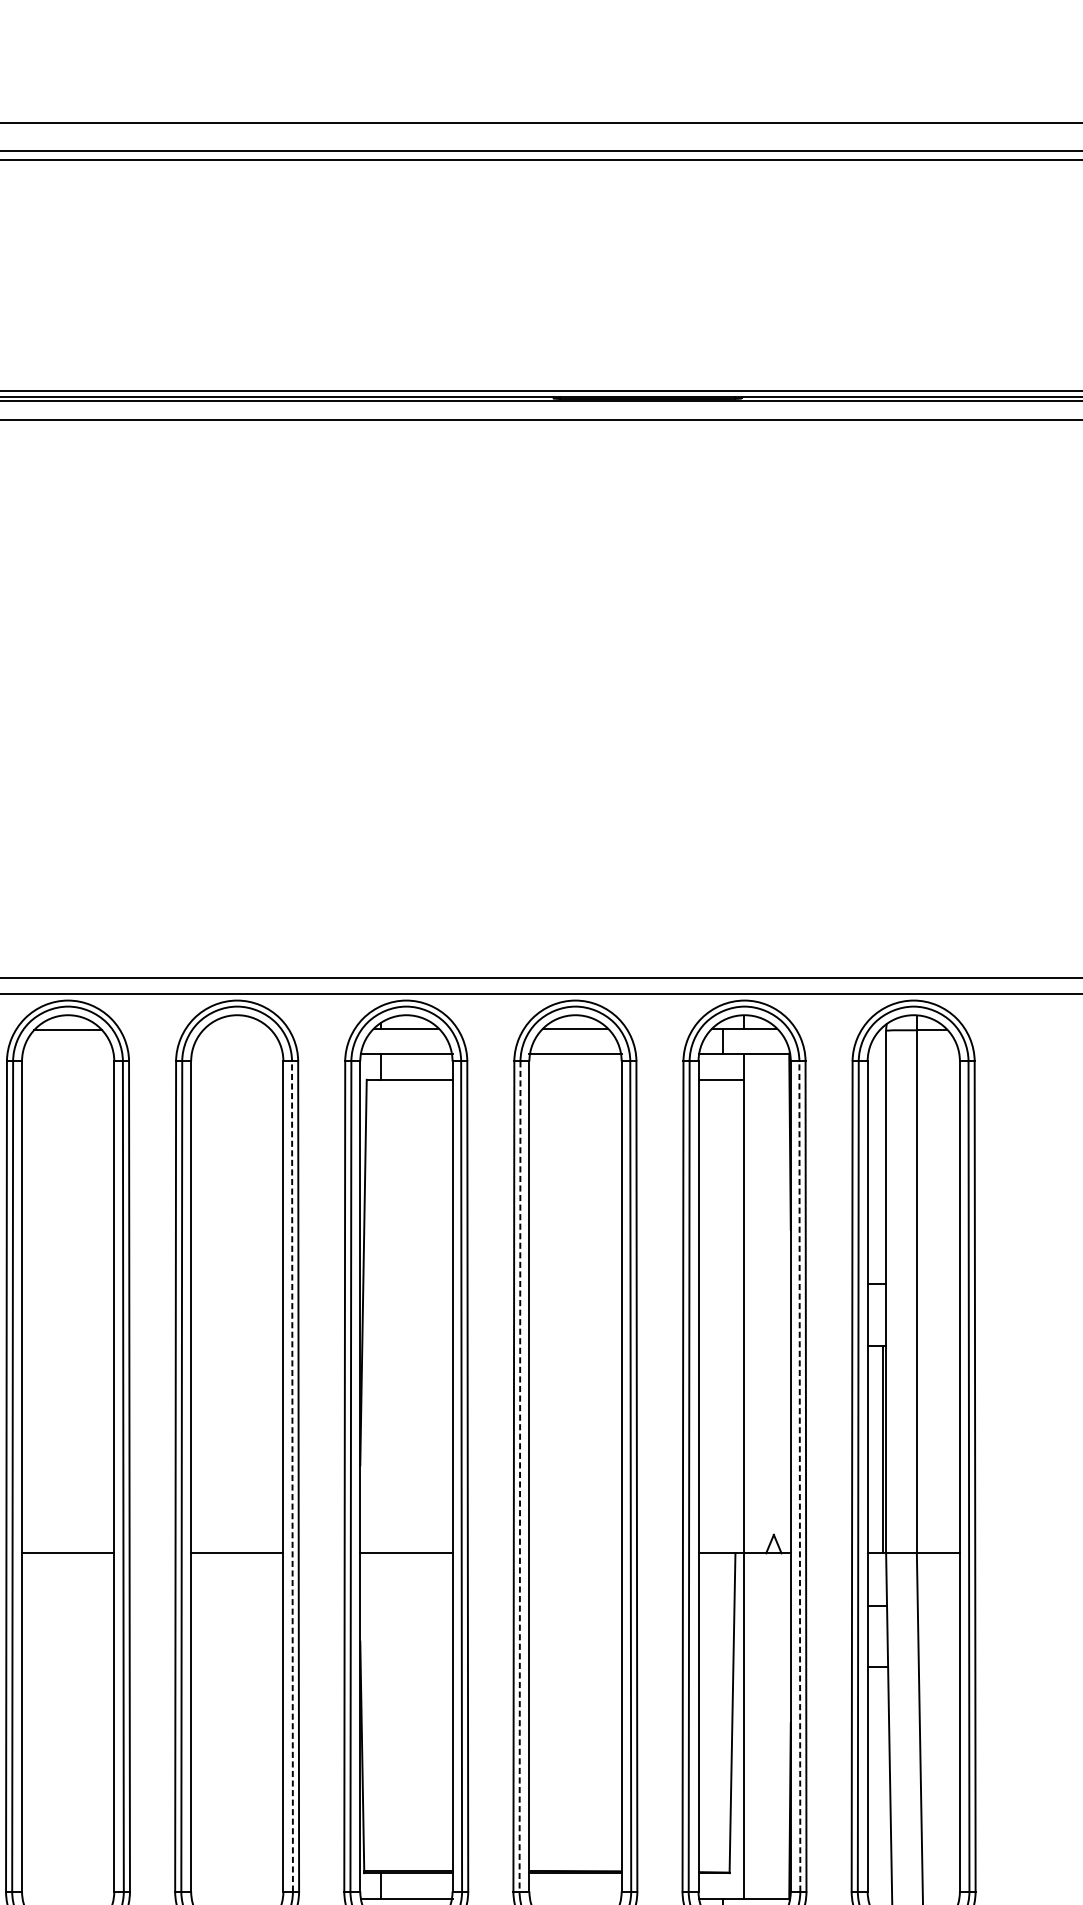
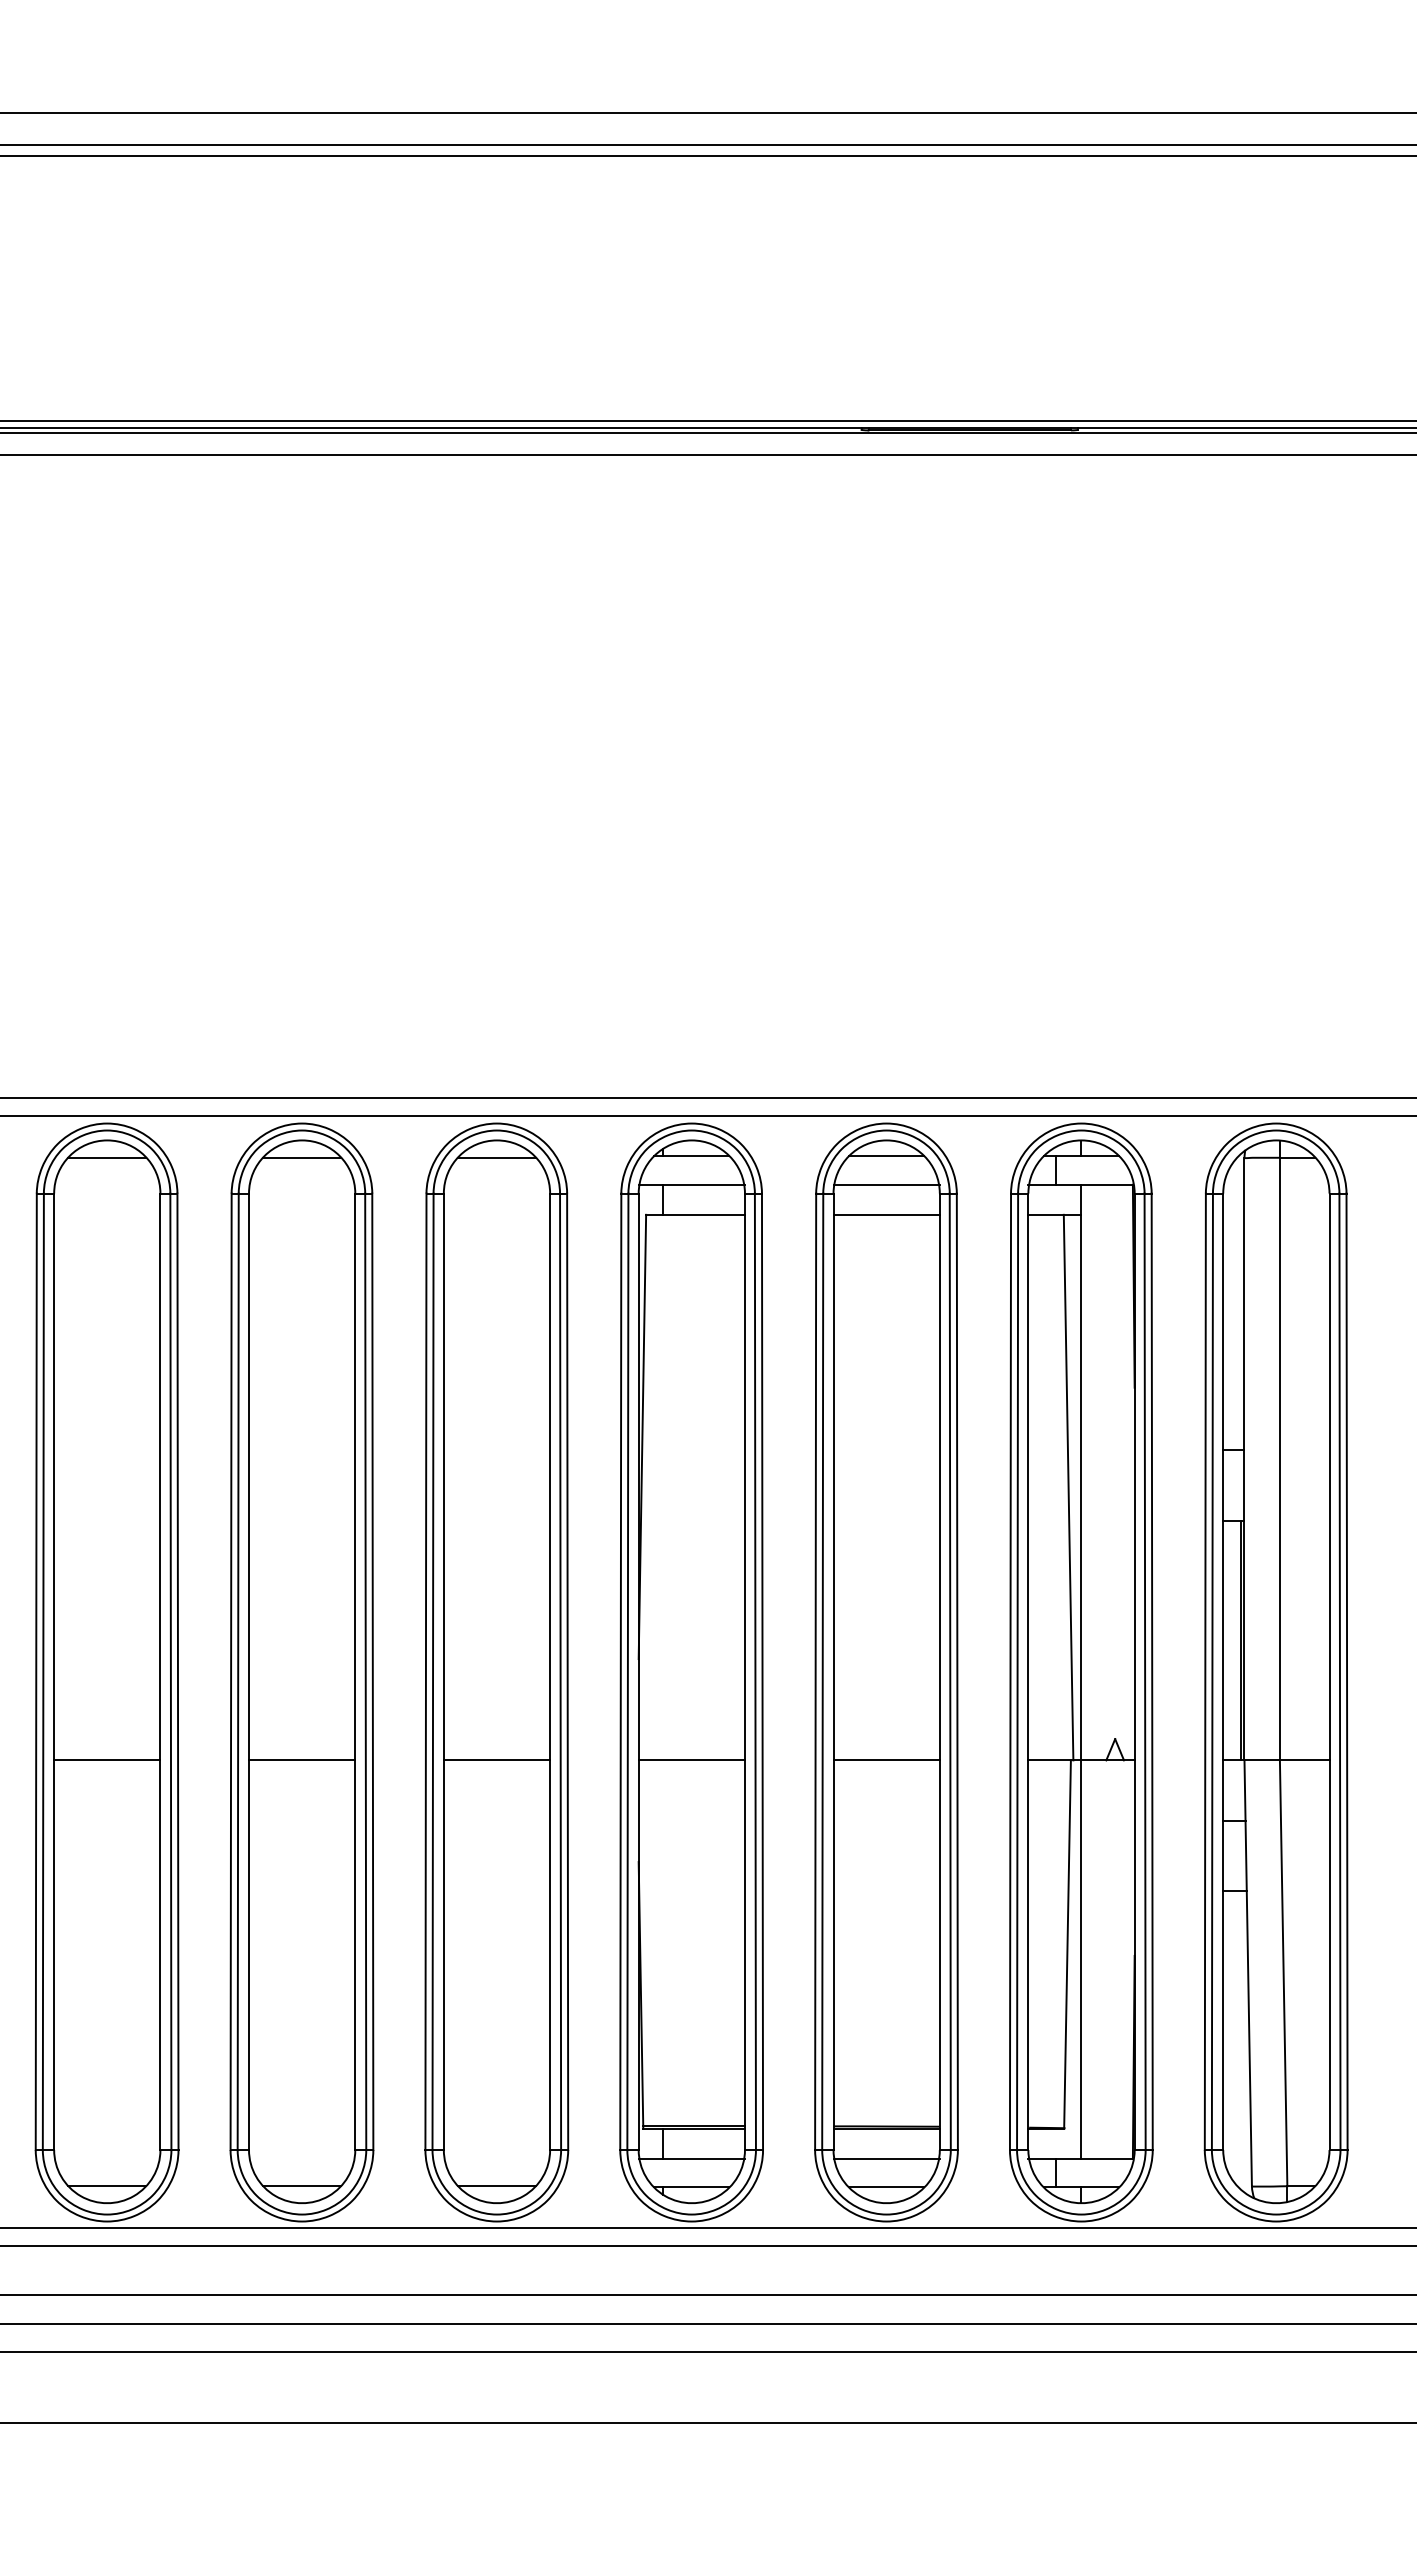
line: (236, 1030) -> (496, 1157), added
line: (575, 1079) -> (886, 1214), added
line: (733, 1316) -> (1068, 1487), added
line: (292, 1476) -> (560, 1671), dashed -> solid
line: (800, 1476) -> (1145, 1671), dashed -> solid
line: (519, 1477) -> (822, 1672), dashed -> solid
line: (575, 1553) -> (886, 1760), added
line: (575, 1898) -> (886, 2158), added

